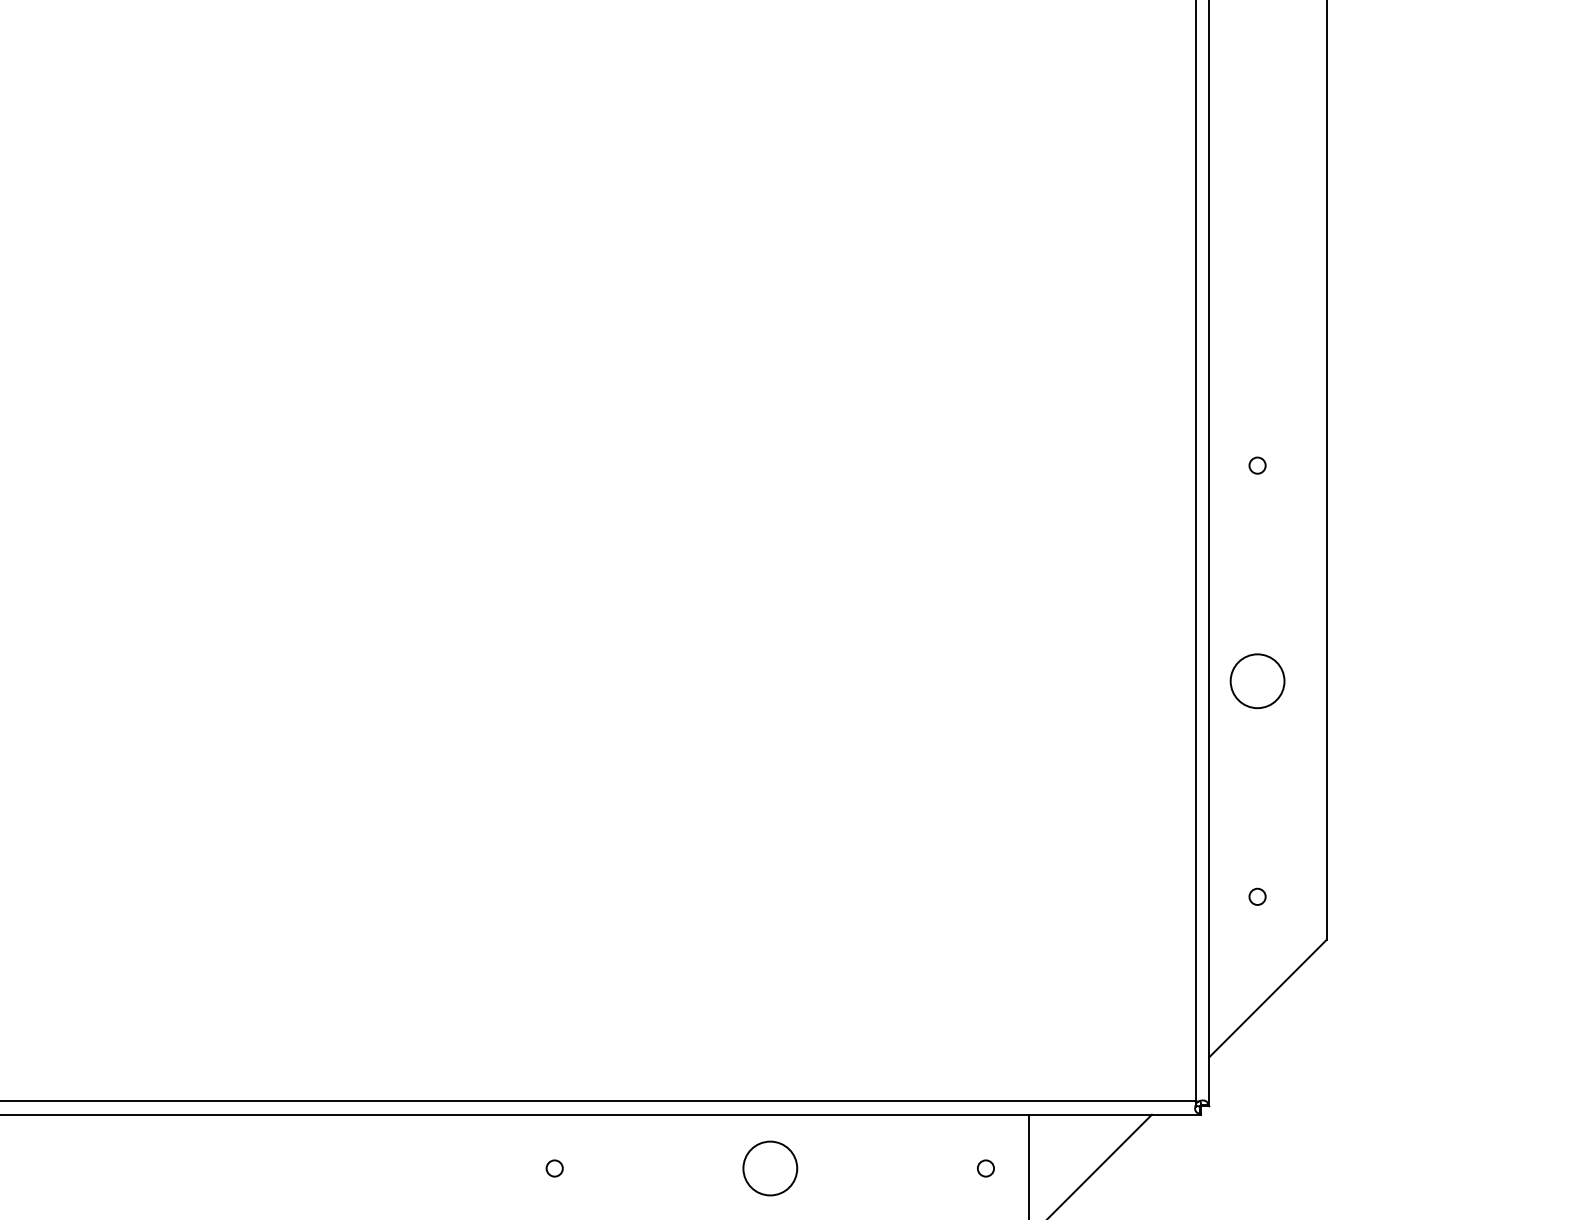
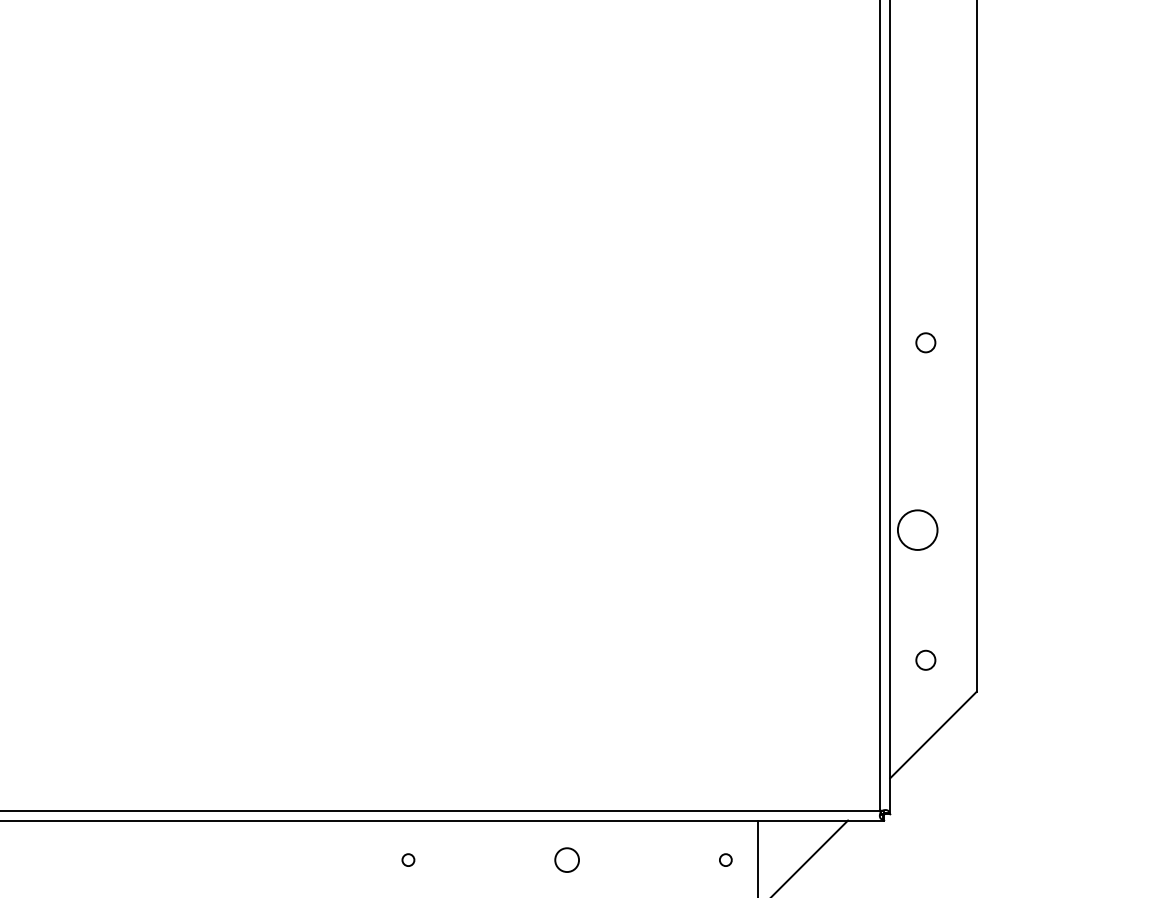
circle: (1257, 465) -> (925, 342), size x1.6
circle: (1257, 681) -> (917, 530), moved
circle: (1257, 896) -> (925, 659), size x1.6
circle: (770, 1168) -> (567, 860), size x0.6

